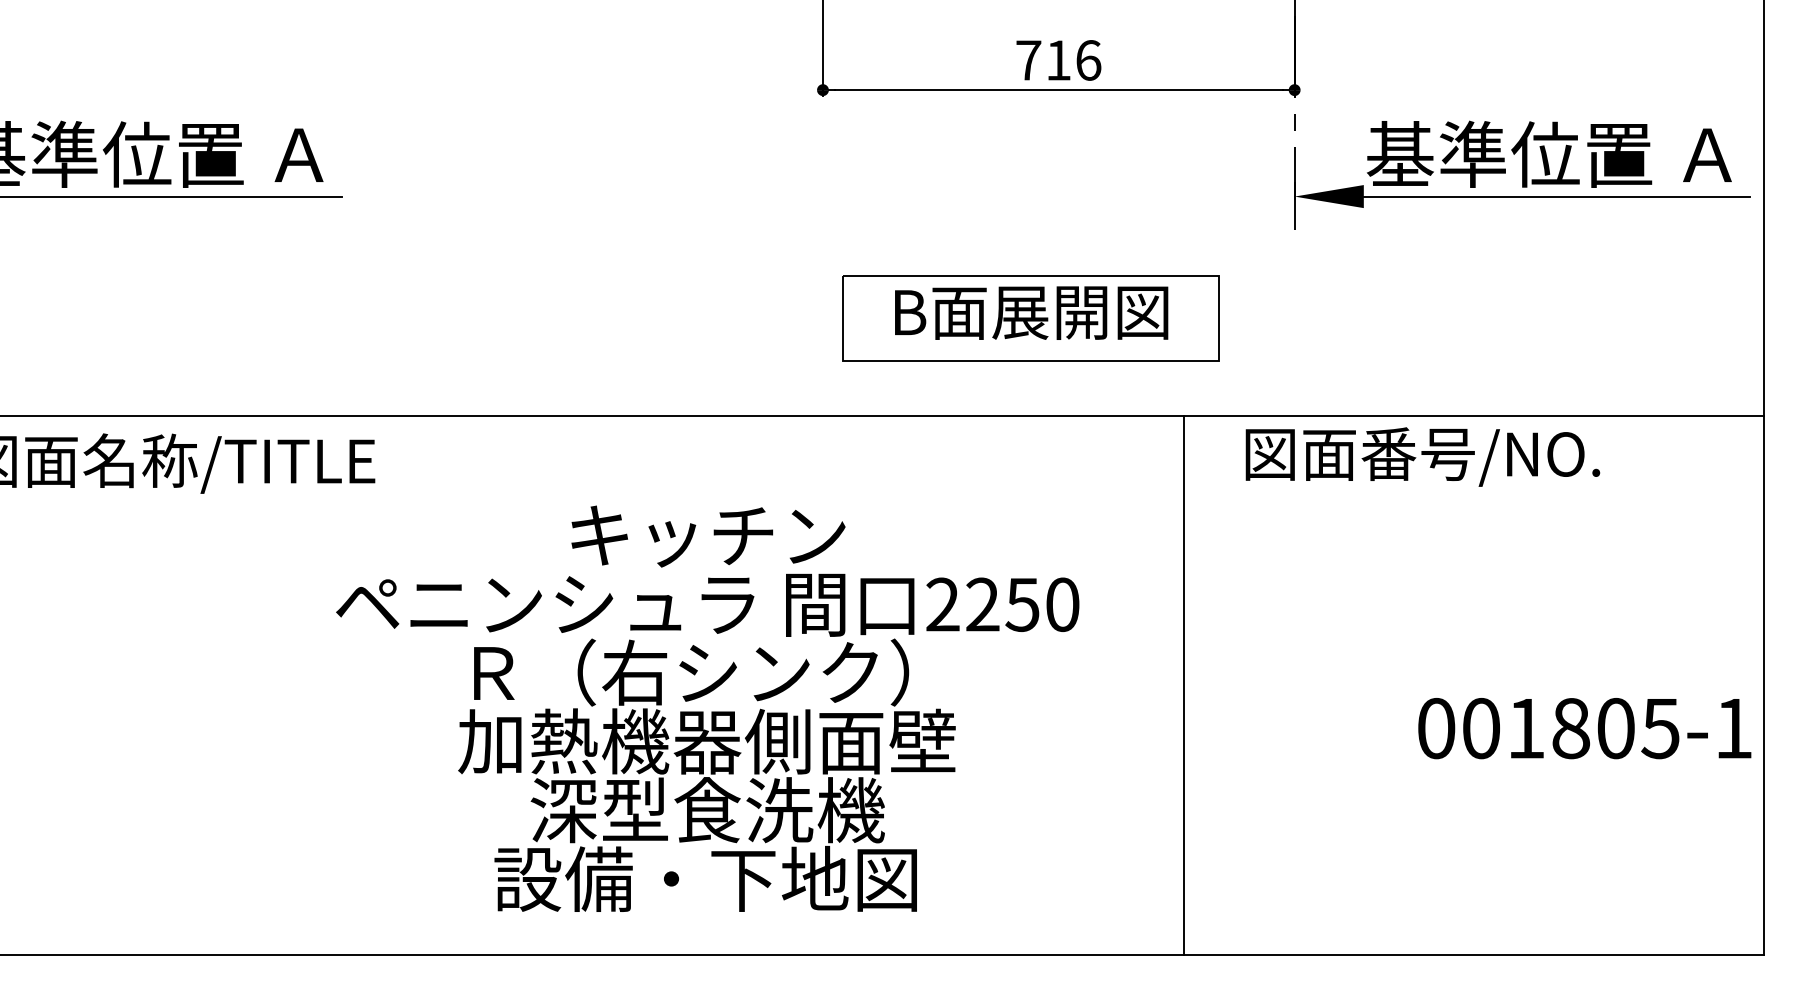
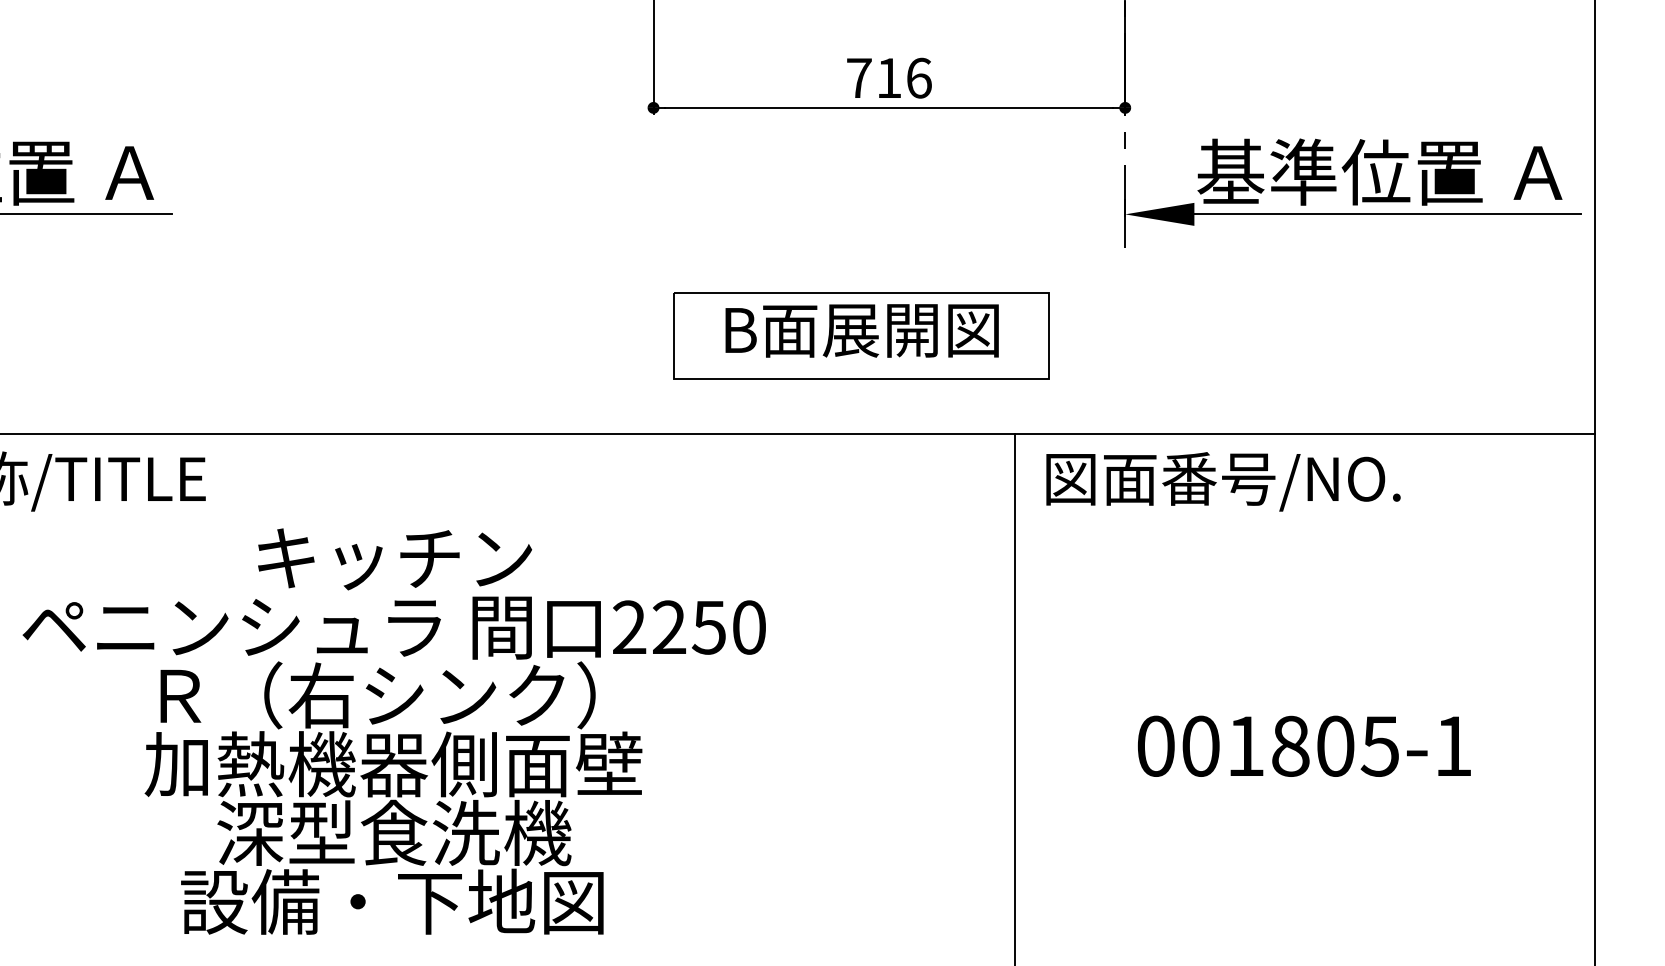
text: (1422, 456) -> (1223, 481), moved
text: (707, 708) -> (394, 731), moved
text: (1584, 728) -> (1304, 746), moved

